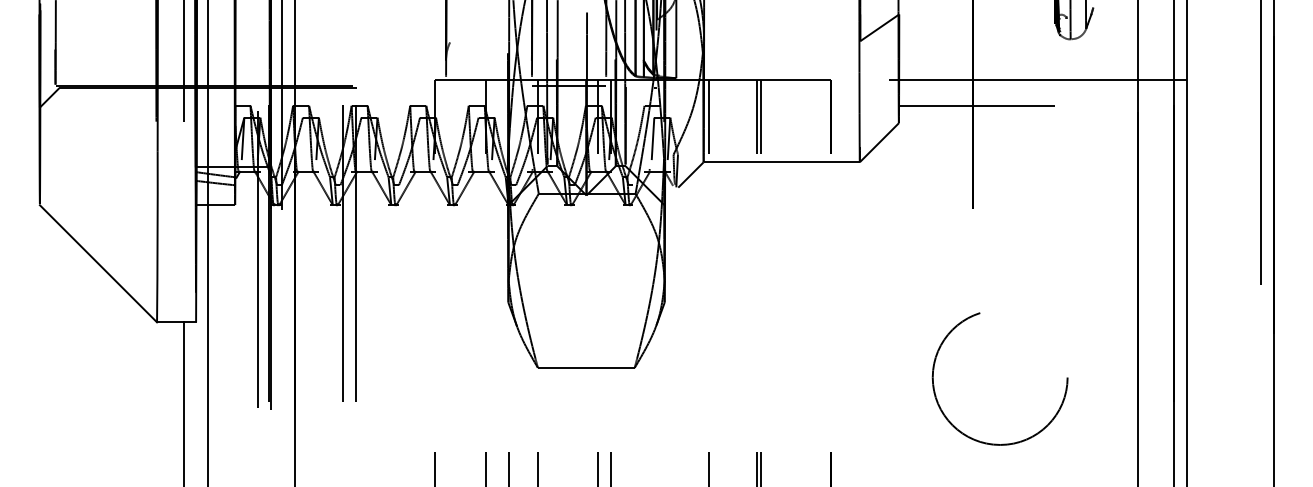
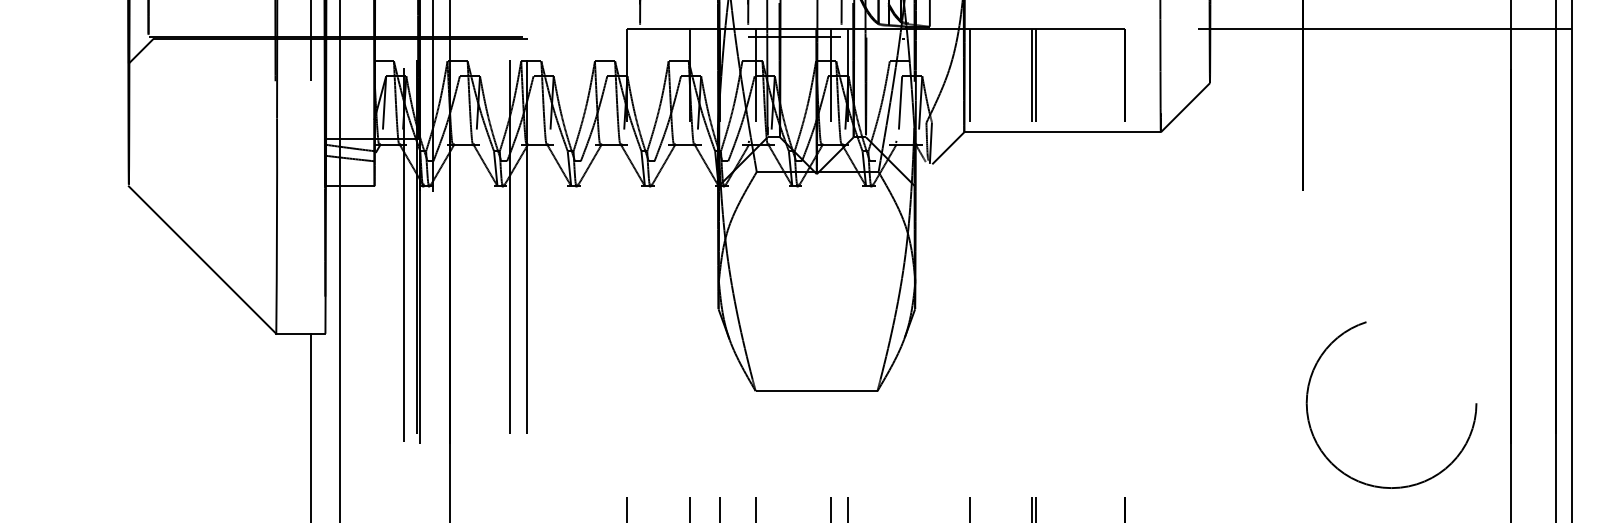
line: (976, 105) -> (1307, 60), removed
circle: (999, 378) -> (1390, 404), moved

